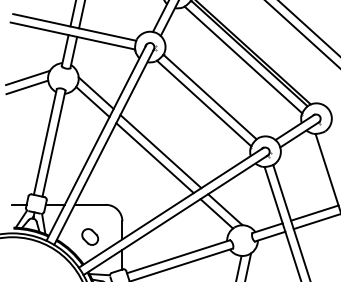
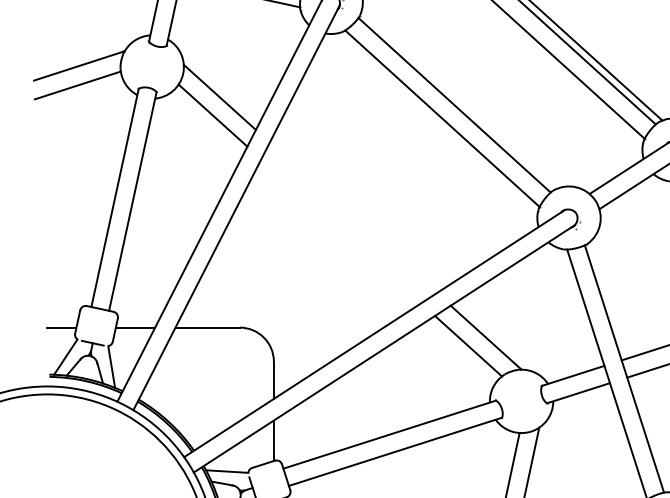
line: (160, 151) -> (352, 217), removed
line: (154, 158) -> (340, 232), removed
part: (89, 236) -> (206, 392), removed

